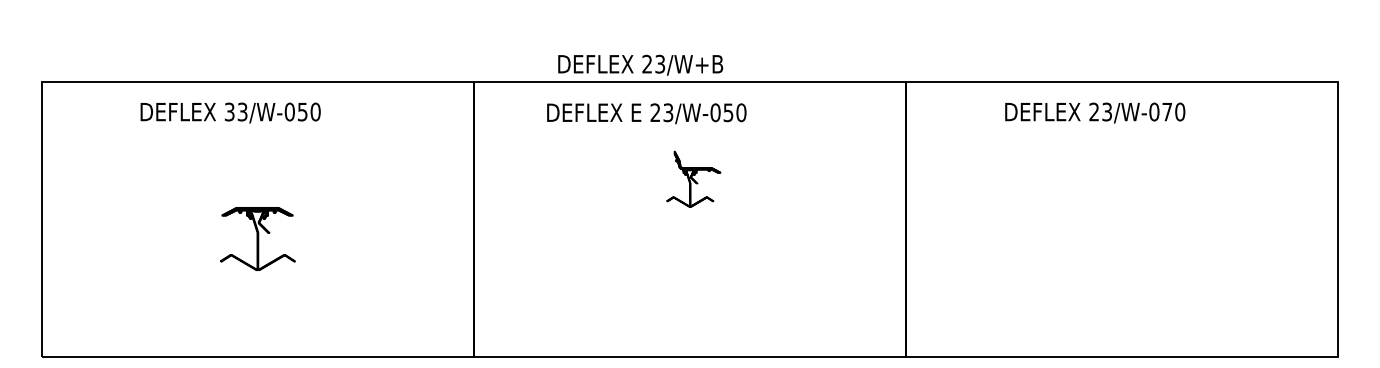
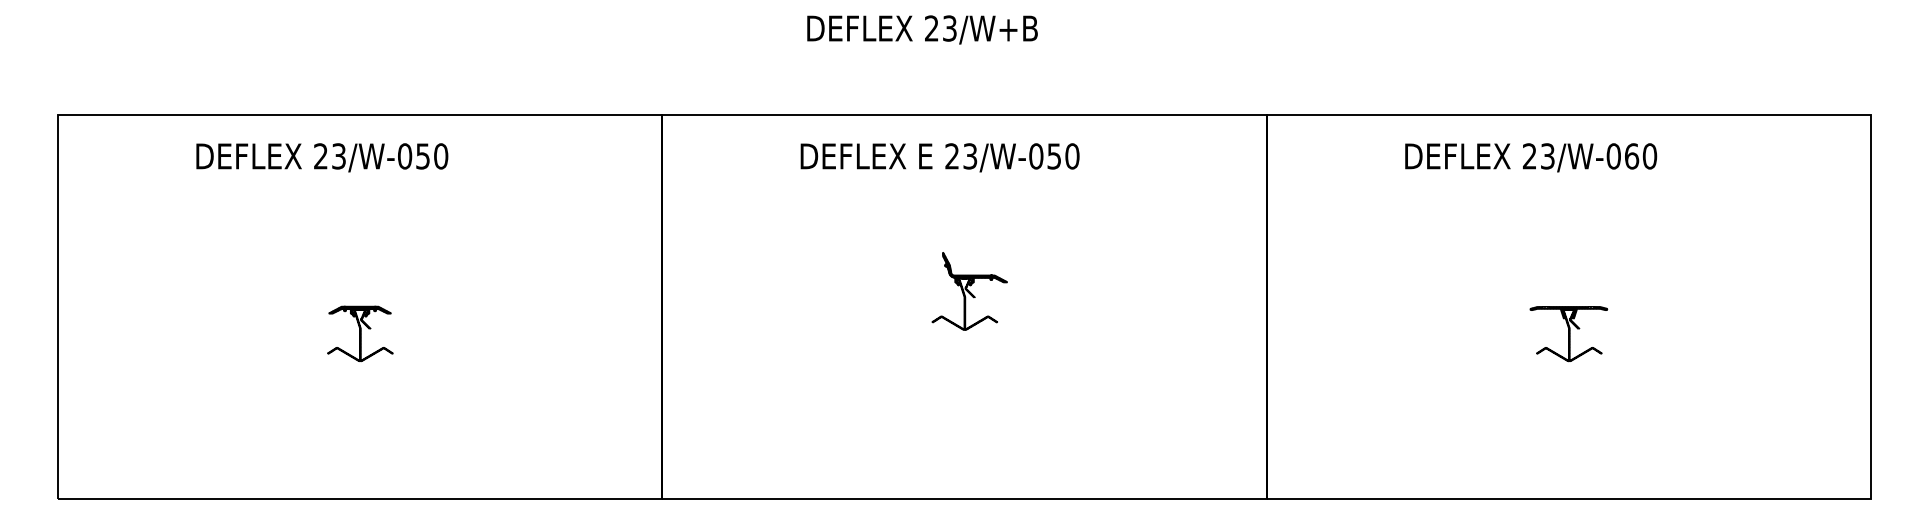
text: (640, 64) -> (922, 29), moved
text: (229, 112) -> (320, 156), 33/W-050 -> 23/W-050
text: (1167, 112) -> (1632, 156), 23/W-070 -> 23/W-060
text: (646, 113) -> (939, 157), moved
part: (693, 179) -> (969, 291), moved
part: (258, 238) -> (360, 333), size x0.62
part: (1121, 239) -> (1568, 334), added

